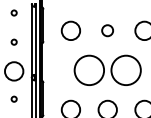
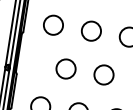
circle: (107, 30) -> (91, 30), size x1.67
circle: (89, 70) -> (66, 69), size x0.62
circle: (125, 70) -> (103, 74), size x0.62

